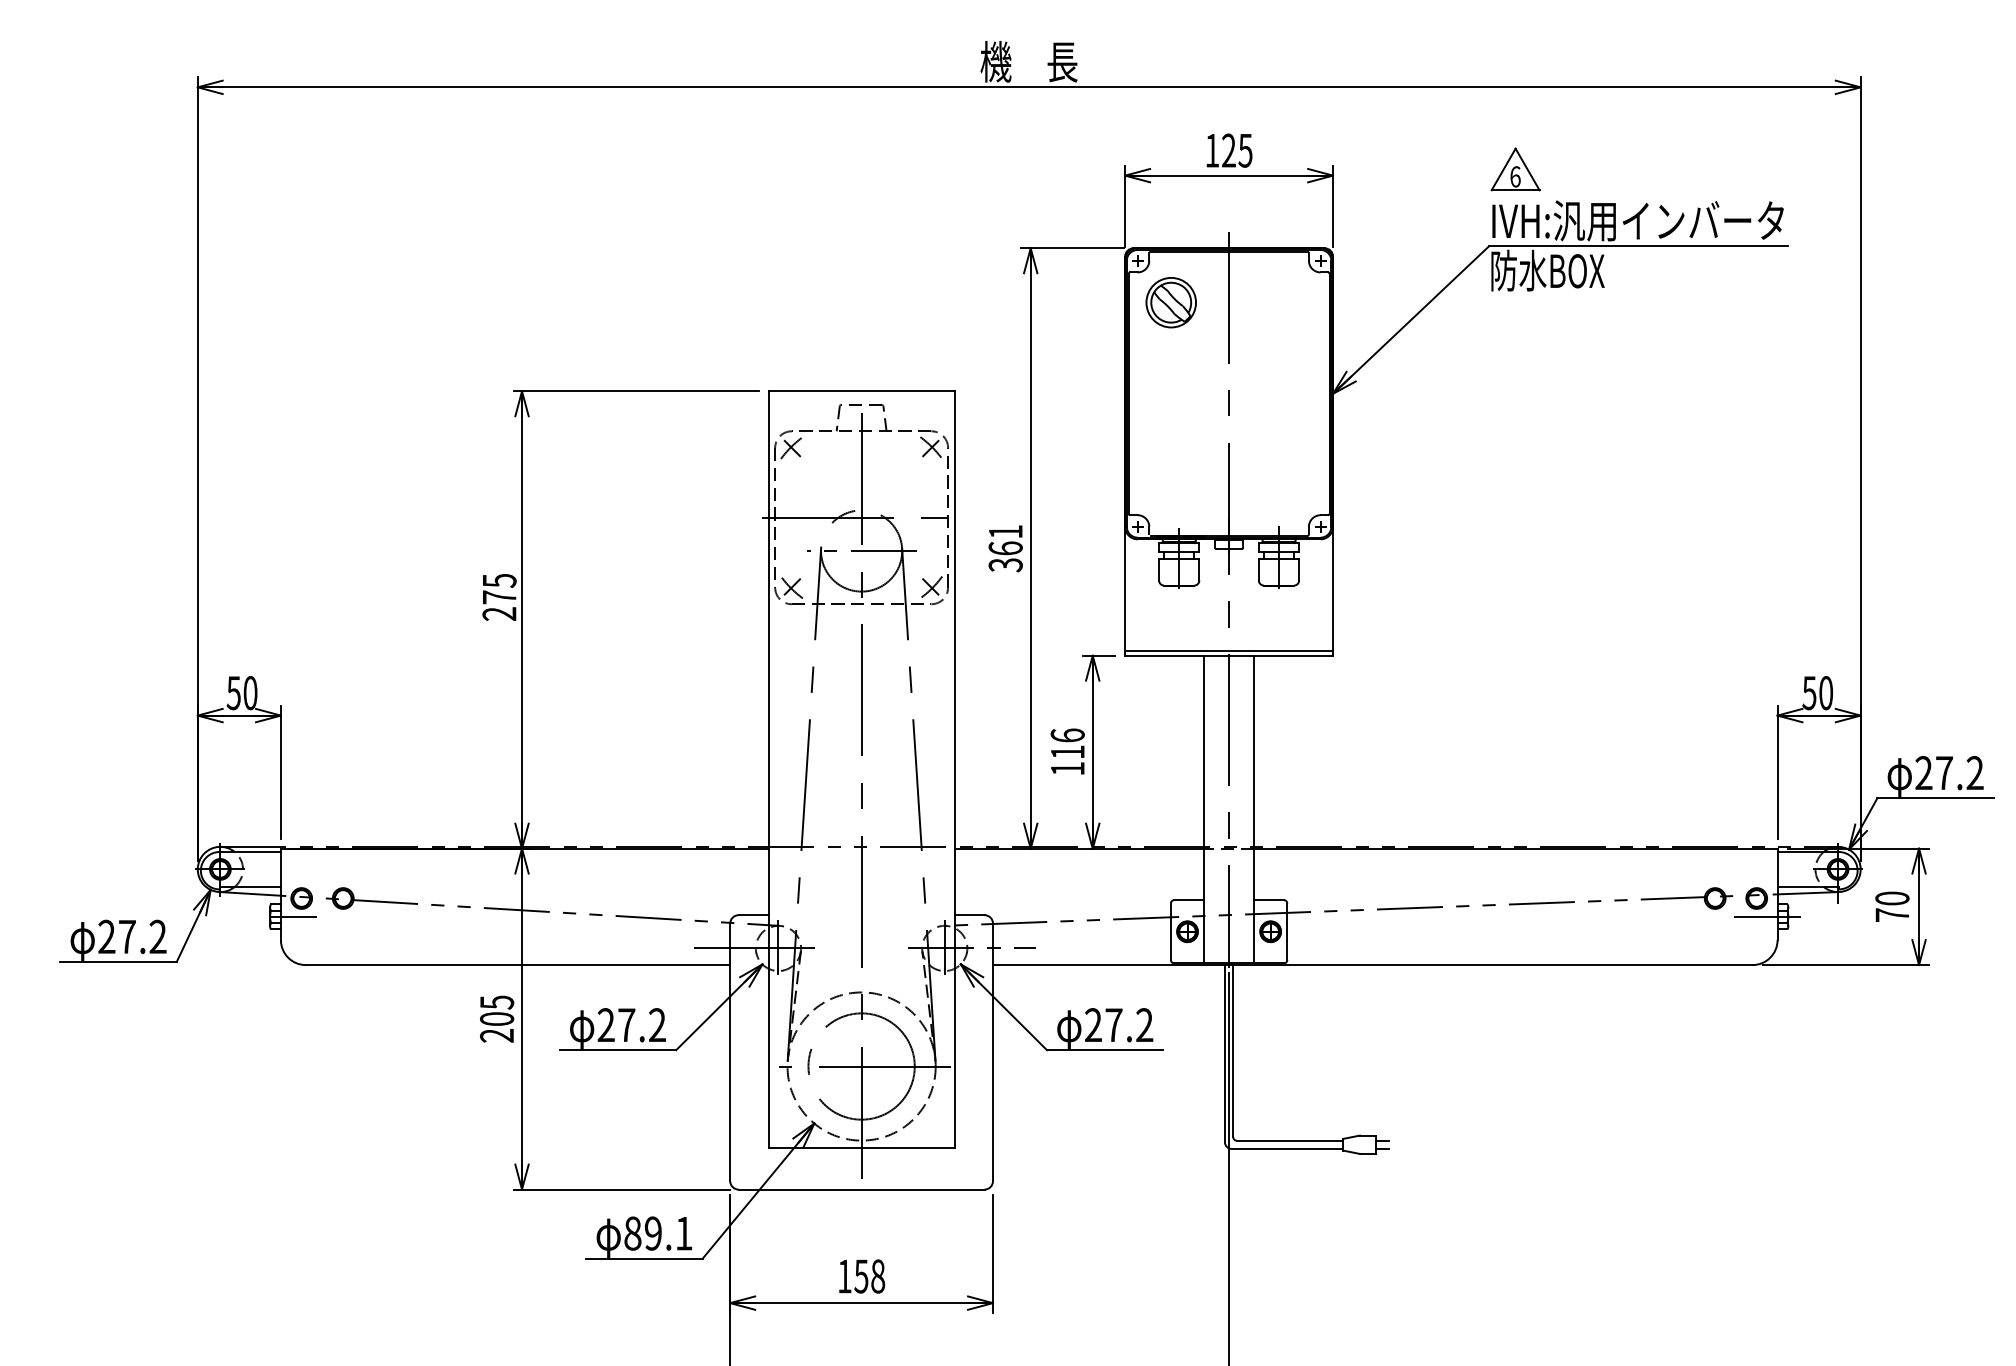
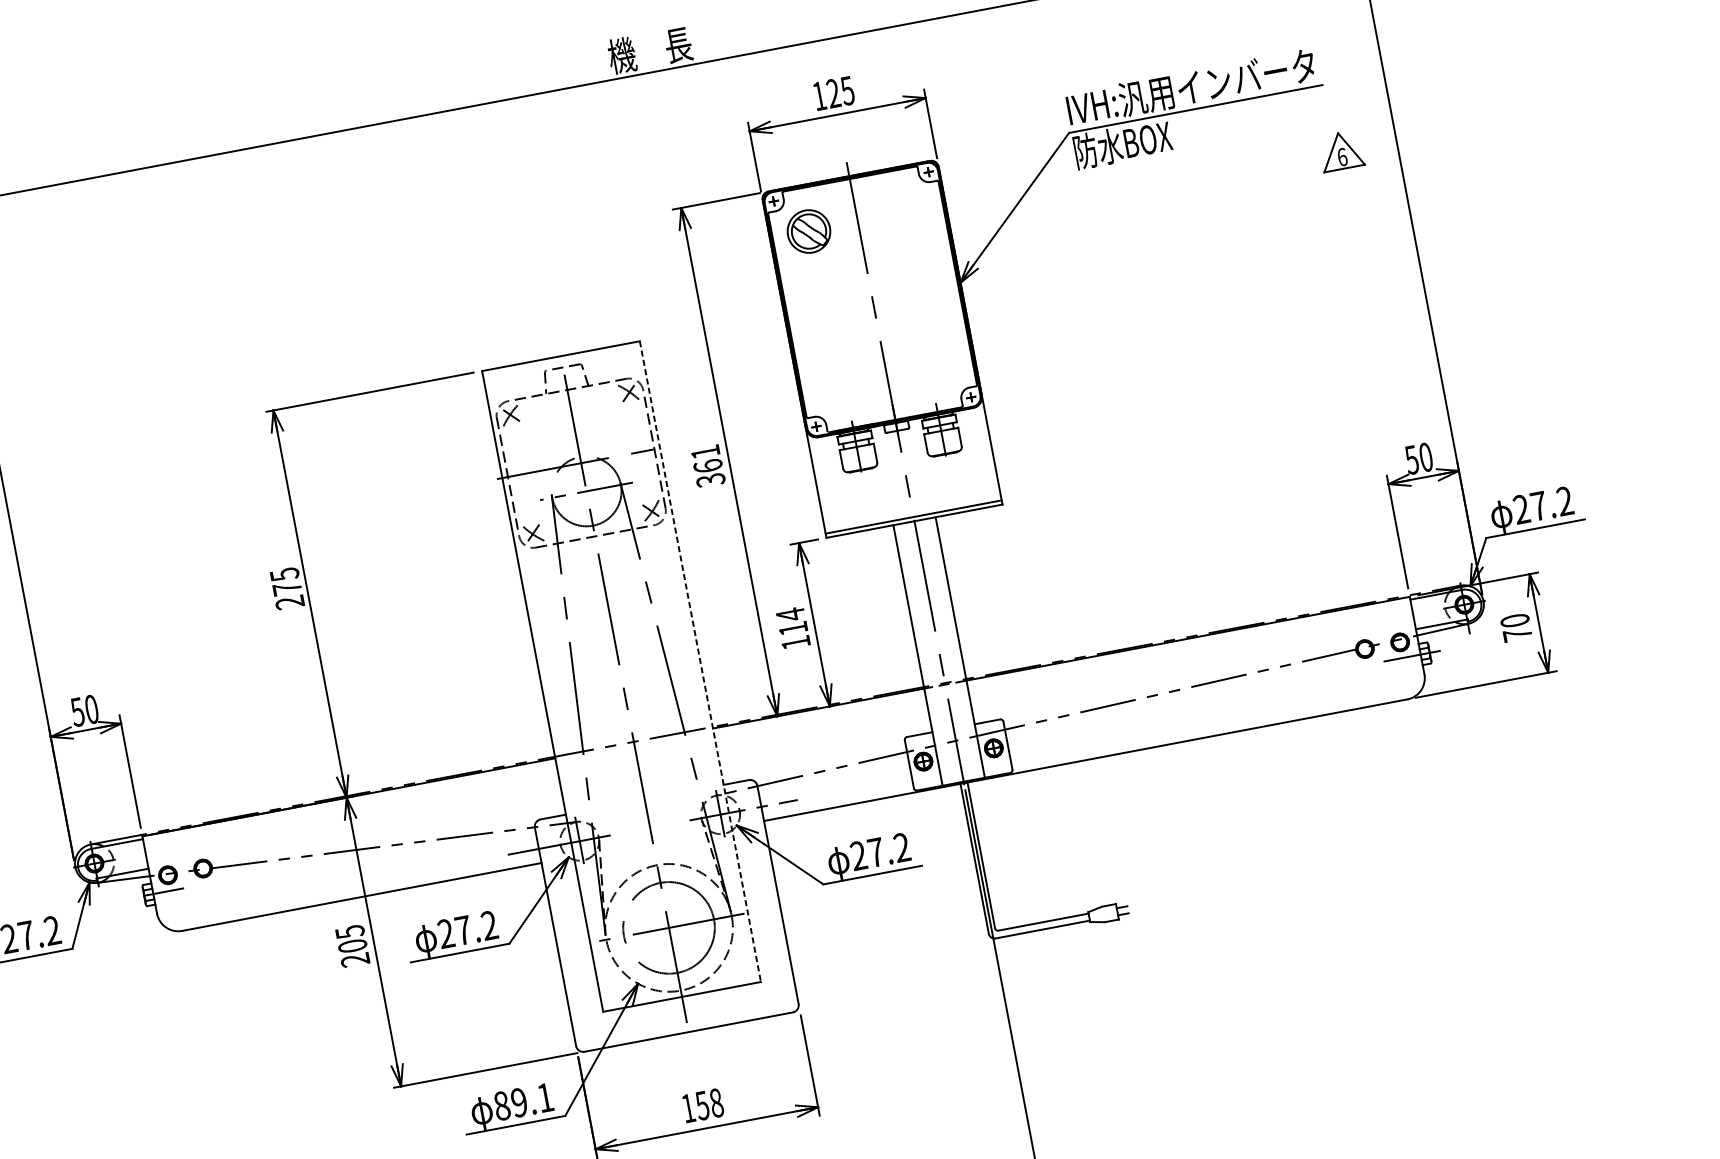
part: (1515, 169) -> (1341, 150), moved
text: (1067, 735) -> (790, 614), 116 -> 114
line: (954, 770) -> (700, 662), solid -> dashed

